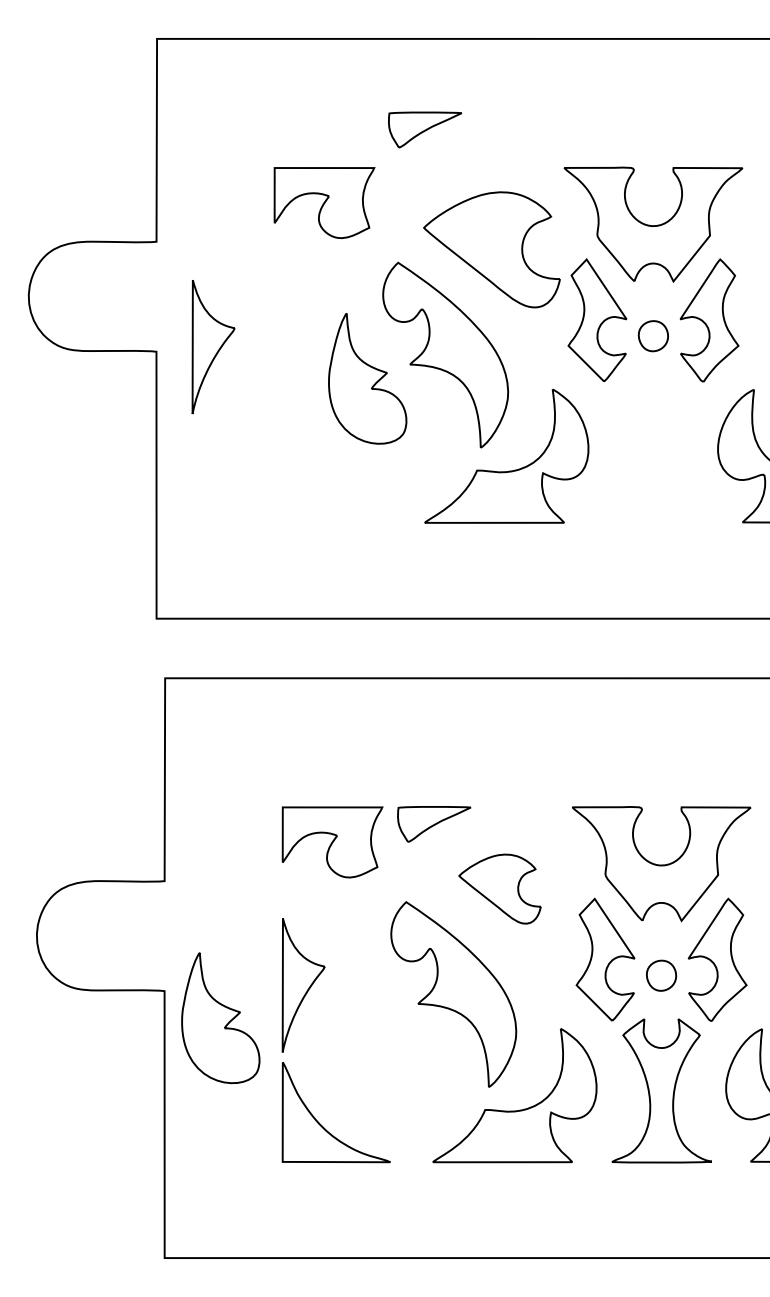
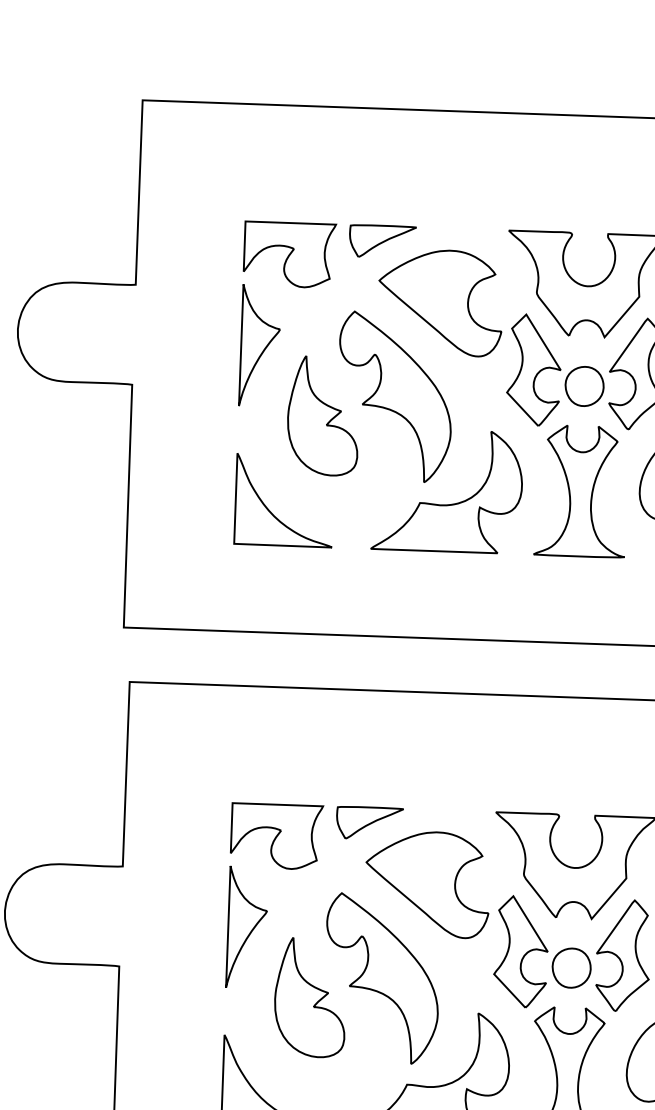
part: (425, 129) -> (383, 241), moved
part: (653, 335) -> (584, 385), size x1.43
part: (213, 347) -> (260, 346), moved
part: (653, 451) -> (581, 491), added
part: (313, 485) -> (270, 511), added
part: (499, 888) -> (427, 883), size x1.67
part: (661, 975) -> (571, 968), size x1.43
part: (303, 985) -> (247, 927), moved
part: (220, 1018) -> (310, 998), moved

